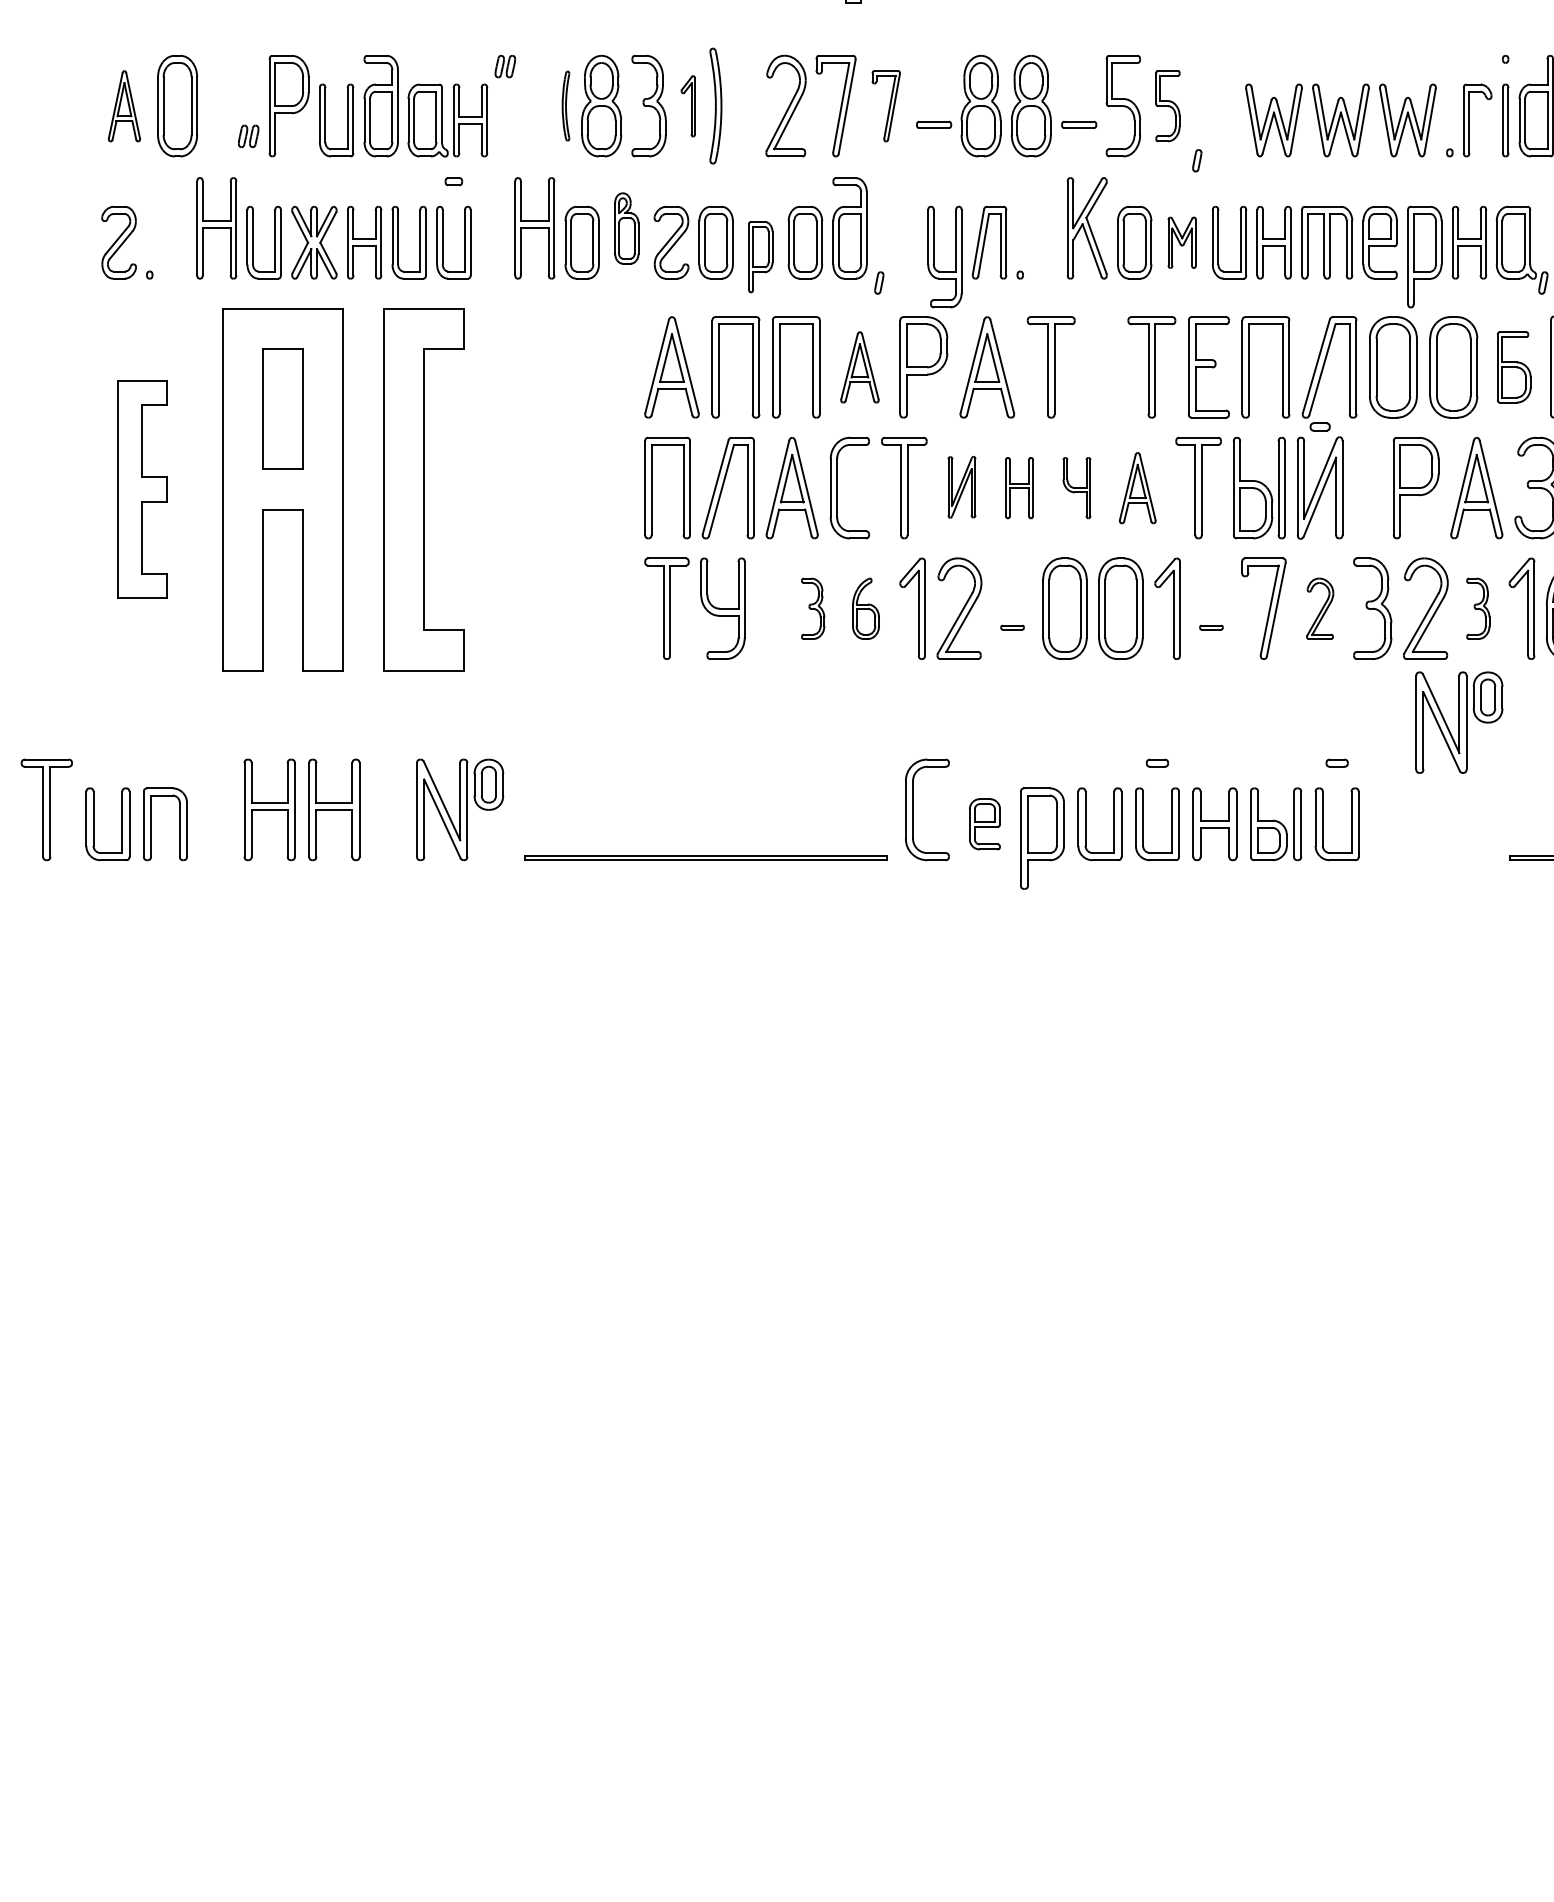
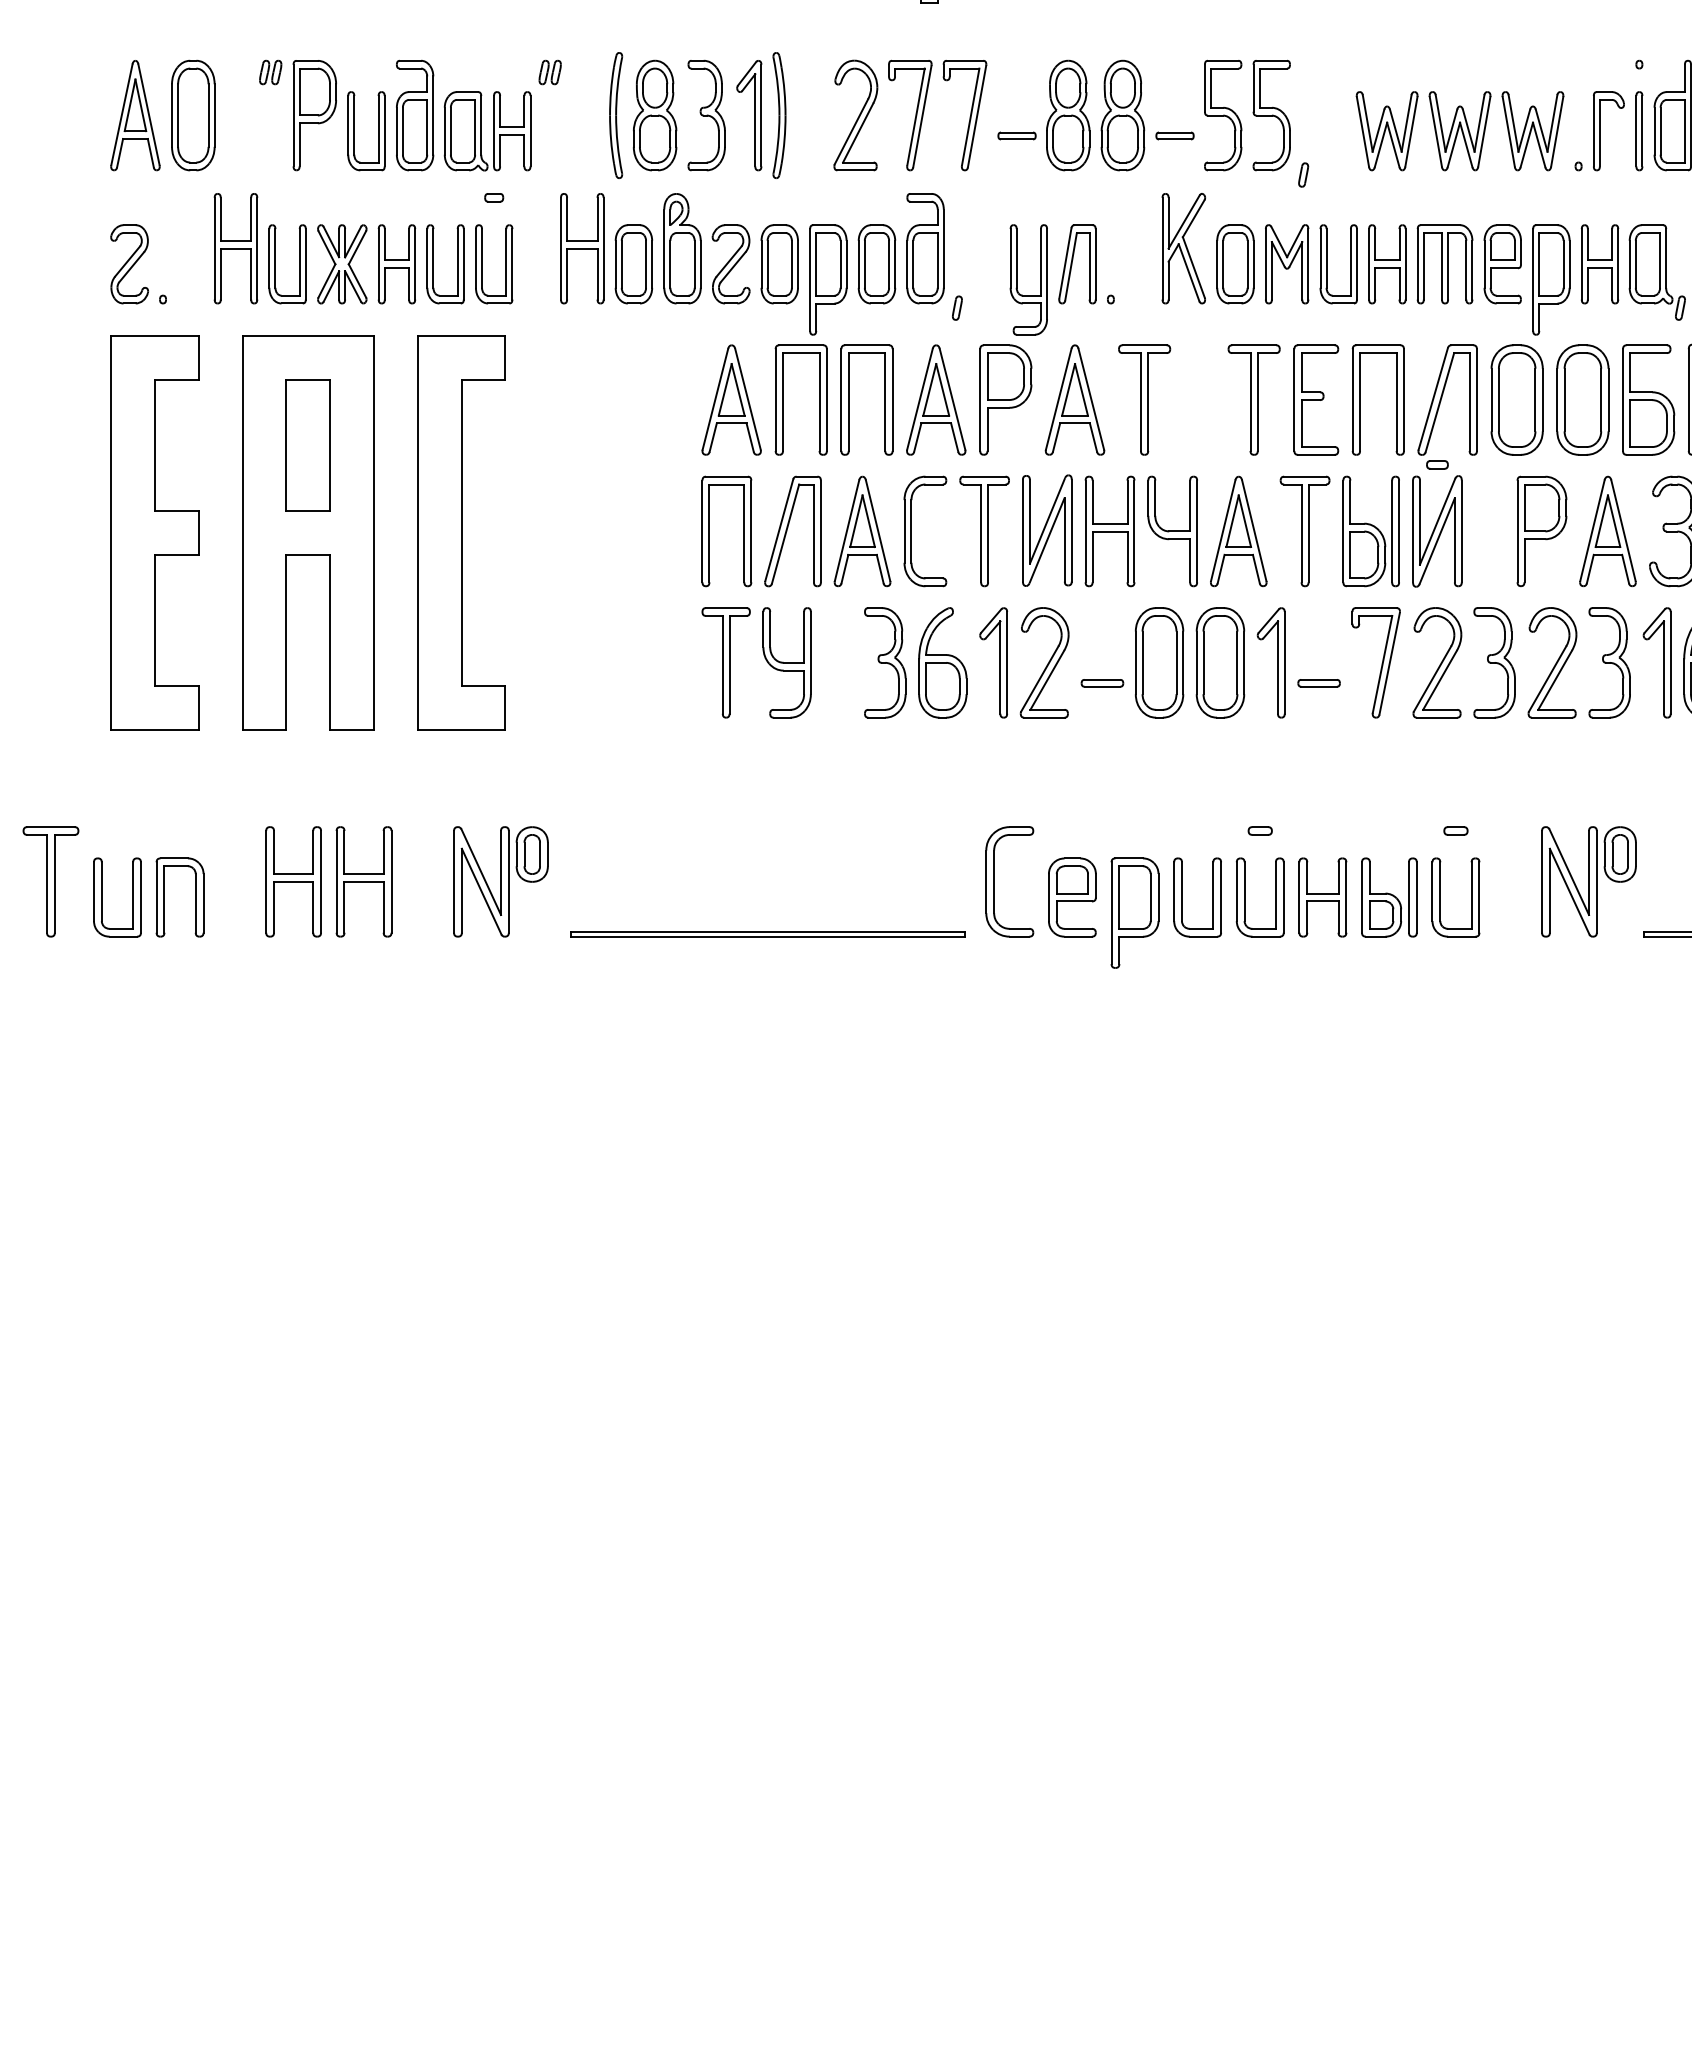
part: (124, 106) -> (135, 115), size x1.43
part: (566, 106) -> (616, 115), size x1.67
part: (688, 106) -> (749, 115), size x1.67
part: (885, 106) -> (964, 115), size x1.43
part: (1167, 106) -> (1271, 115), size x1.43
part: (248, 136) -> (270, 72), moved
part: (626, 228) -> (682, 248), size x1.43
part: (1182, 242) -> (1287, 264), size x1.43
part: (760, 256) -> (828, 279), size x1.43
part: (860, 366) -> (936, 399), size x1.43
part: (1514, 366) -> (1648, 399), size x1.43
part: (962, 487) -> (1047, 530), size x1.67
part: (1018, 488) -> (1109, 531), size x1.67
part: (1076, 488) -> (1172, 531), size x1.67
part: (1137, 488) -> (1238, 531), size x1.43
part: (141, 489) -> (154, 532), size x1.67
part: (813, 608) -> (885, 662), size x1.67
part: (865, 608) -> (942, 662), size x1.67
part: (1320, 608) -> (1437, 662), size x1.67
part: (1478, 608) -> (1609, 662), size x1.67
part: (1012, 627) -> (1102, 683), size x1.67
part: (1210, 627) -> (1318, 683), size x1.67
part: (1458, 722) -> (1588, 881), moved
part: (985, 824) -> (1072, 897), size x1.43

